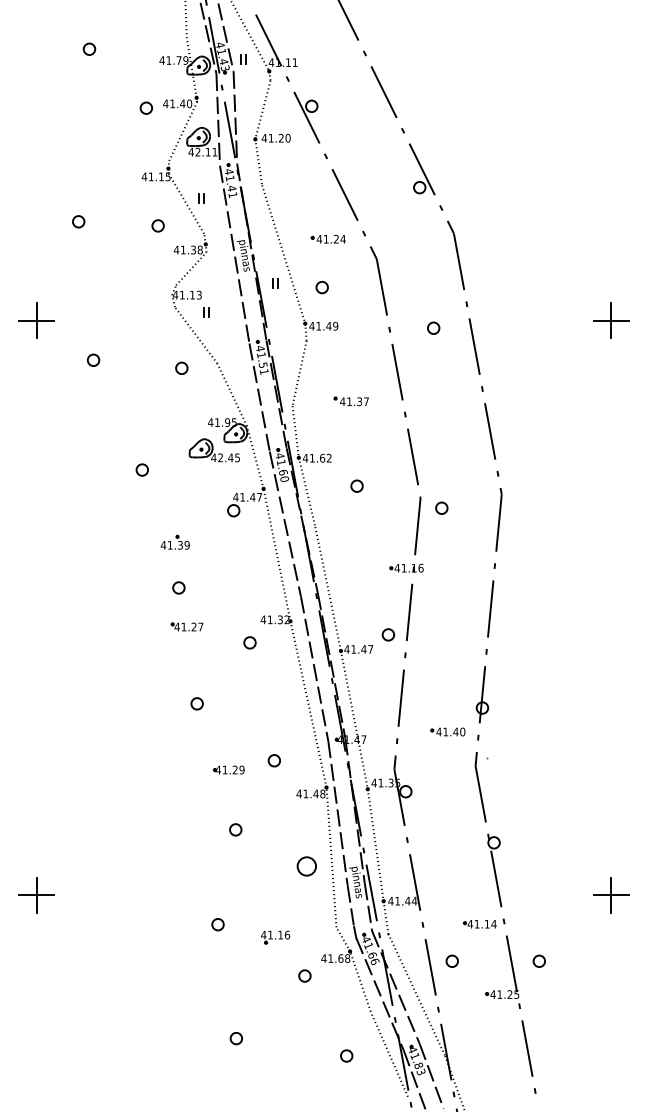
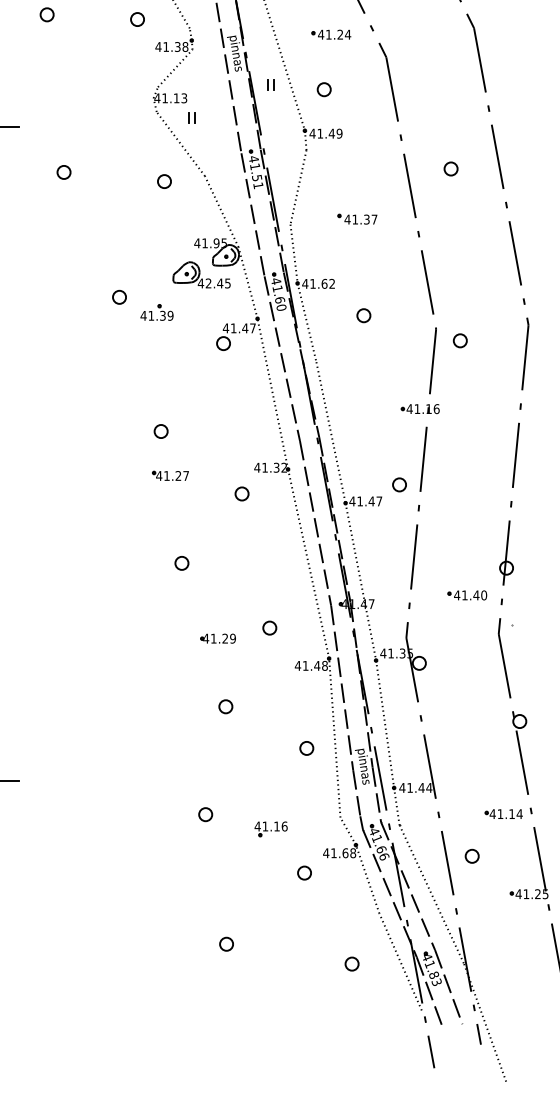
circle: (433, 327) -> (450, 168), moved
part: (174, 541) -> (156, 311), moved
circle: (306, 866) -> (306, 748), size x0.62

